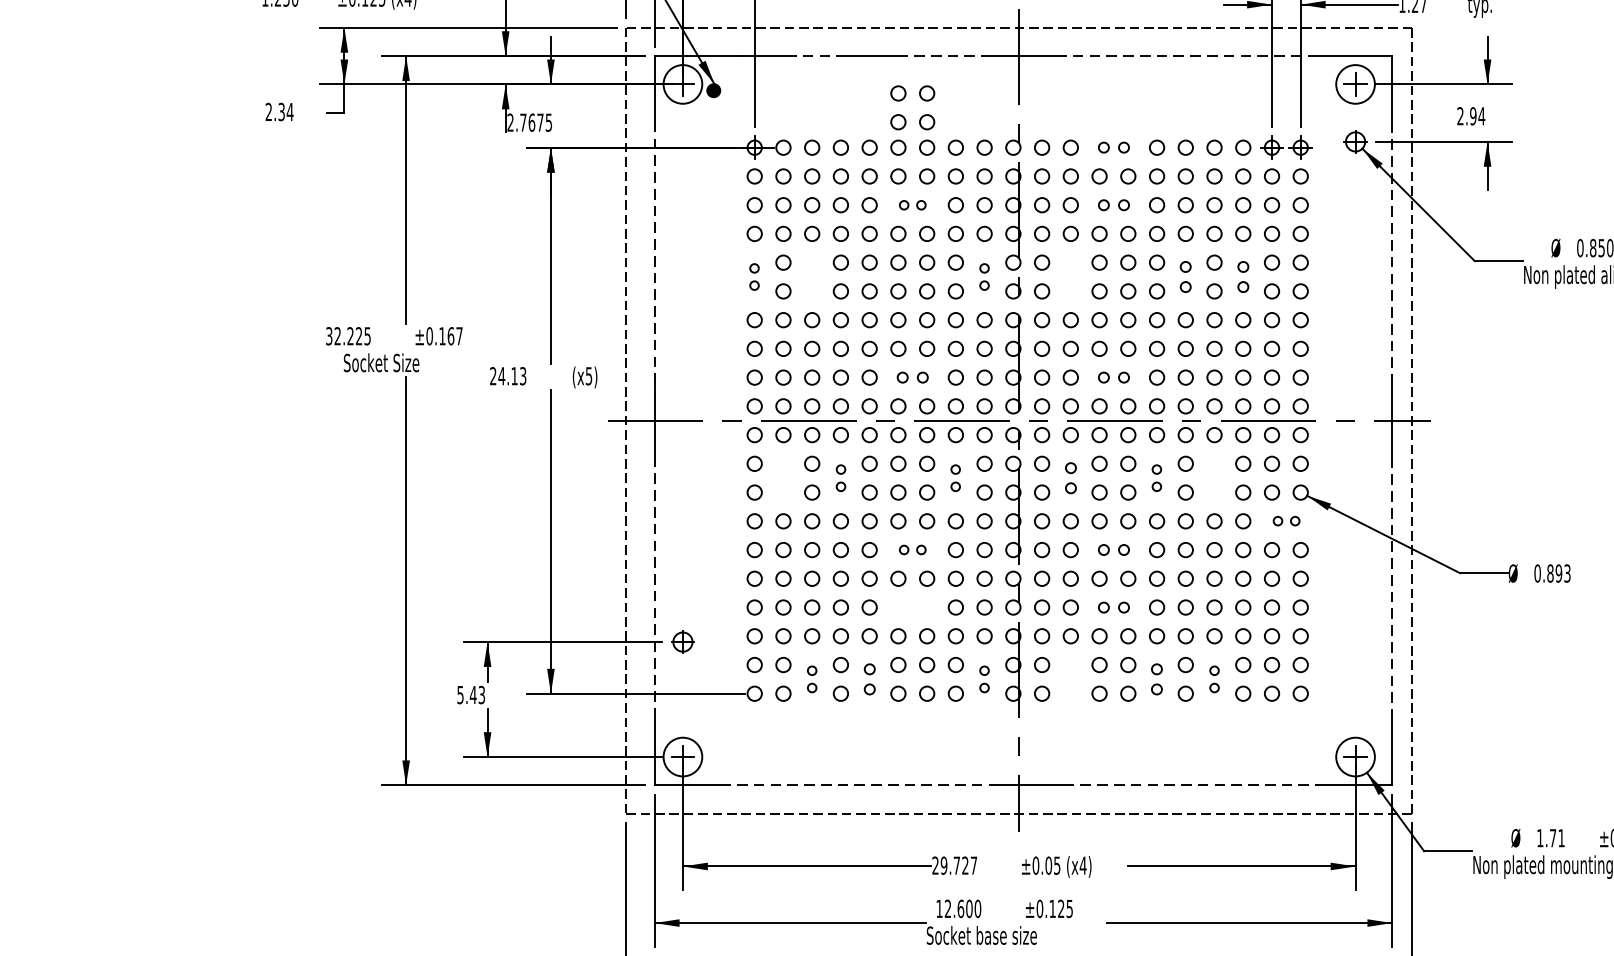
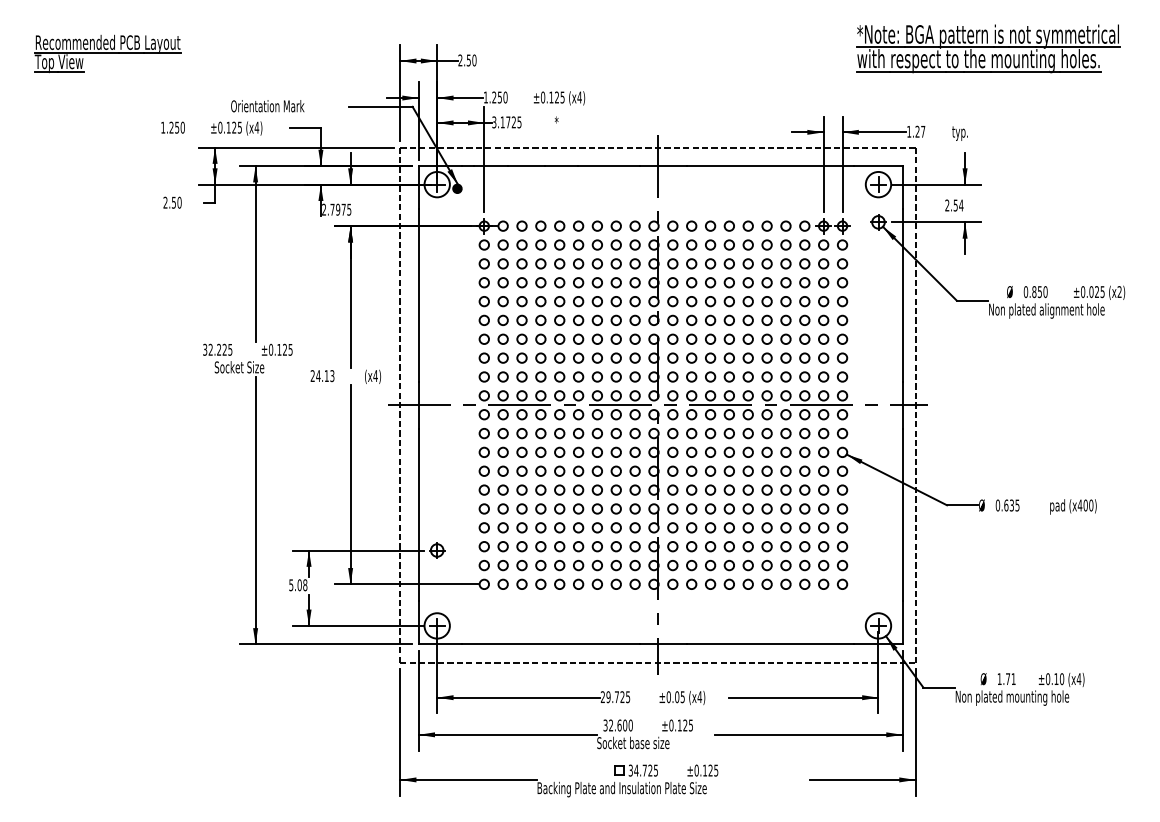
line: (819, 56) -> (526, 166), dashed -> solid
line: (945, 56) -> (609, 166), dashed -> solid
line: (1190, 56) -> (770, 166), dashed -> solid
part: (904, 99) -> (582, 194), removed
text: (285, 111) -> (176, 202), 2.34 -> 2.50
text: (1472, 116) -> (955, 205), 2.94 -> 2.54
text: (532, 122) -> (338, 209), 2.7675 -> 2.7975
part: (1113, 146) -> (719, 225), size x1.43
part: (912, 204) -> (587, 263), size x1.67
part: (1113, 204) -> (719, 263), size x1.43
line: (1392, 251) -> (902, 294), dashed -> solid
line: (654, 253) -> (418, 295), dashed -> solid
part: (753, 276) -> (483, 310), size x1.67
part: (811, 276) -> (521, 310), added
part: (983, 276) -> (634, 310), size x1.67
part: (1070, 276) -> (691, 310), added
part: (1184, 276) -> (766, 310), size x1.43
part: (1242, 276) -> (804, 310), size x1.43
text: (454, 335) -> (287, 349), ±0.167 -> ±0.125
text: (588, 376) -> (375, 376), (x5) -> (x4)
part: (912, 376) -> (587, 376), size x1.43
part: (1113, 376) -> (719, 376), size x1.43
part: (782, 477) -> (502, 442), added
part: (840, 477) -> (540, 442), size x1.67
part: (954, 477) -> (615, 442), size x1.67
part: (1070, 477) -> (691, 442), size x1.43
part: (1155, 477) -> (747, 442), size x1.67
part: (1213, 477) -> (785, 442), added
part: (1286, 520) -> (833, 470), size x1.67
part: (912, 549) -> (587, 489), size x1.67
part: (1113, 549) -> (719, 489), size x1.43
text: (1558, 573) -> (1011, 505), 0.893 -> 0.635
line: (1392, 587) -> (902, 514), dashed -> solid
line: (654, 588) -> (418, 515), dashed -> solid
part: (912, 607) -> (587, 527), added
part: (1113, 607) -> (719, 527), size x1.43
part: (811, 678) -> (521, 574), size x1.67
part: (869, 678) -> (559, 574), size x1.43
part: (983, 678) -> (634, 574), size x1.67
part: (1070, 678) -> (691, 574), added
part: (1155, 678) -> (747, 574), size x1.43
part: (1213, 678) -> (785, 574), size x1.67
text: (477, 695) -> (302, 585), 5.43 -> 5.08
line: (857, 785) -> (551, 644), dashed -> solid
line: (1190, 785) -> (770, 644), dashed -> solid
text: (974, 866) -> (628, 697), 29.727 -> 29.725
text: (939, 908) -> (605, 725), 12.600 -> 32.600

